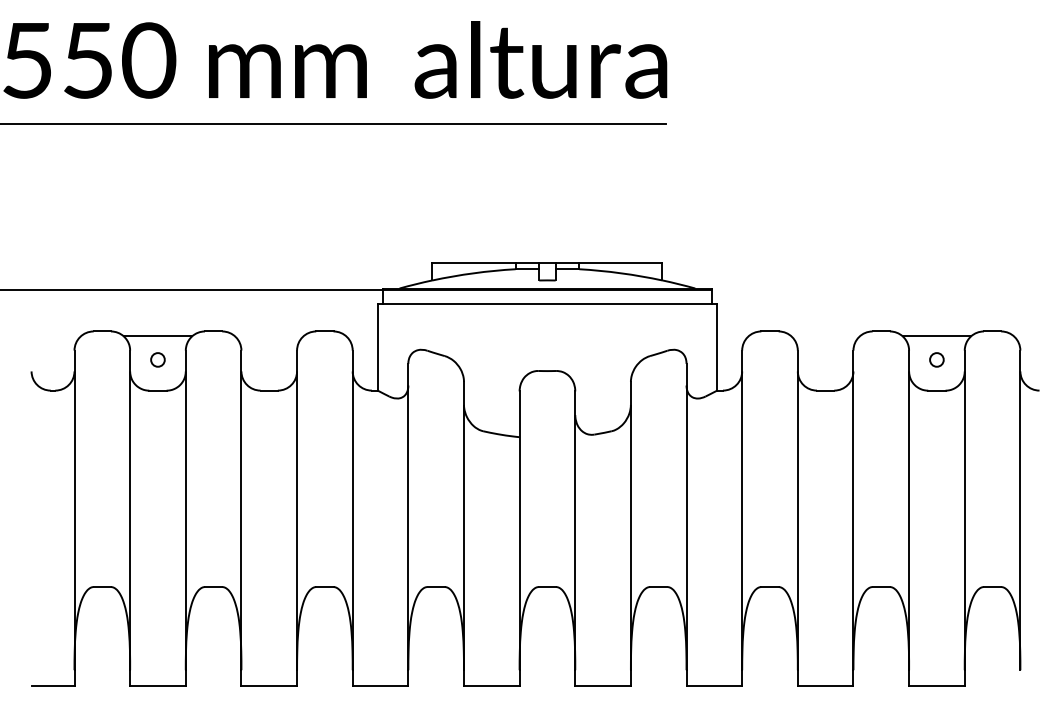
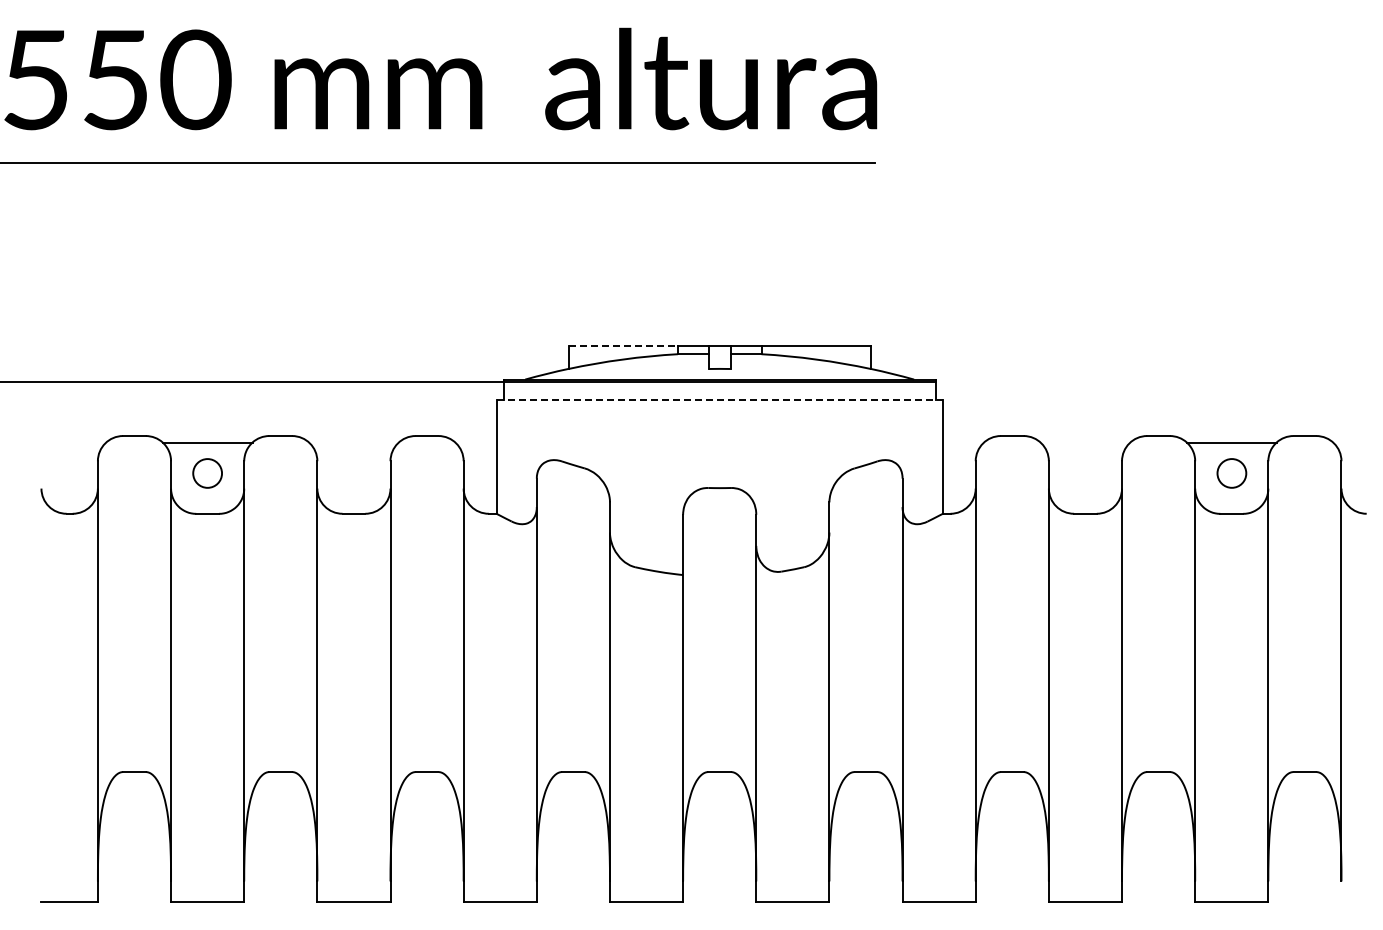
line: (474, 262) -> (623, 345), solid -> dashed
line: (548, 304) -> (720, 400), solid -> dashed
circle: (157, 359) -> (207, 473), size x1.6
circle: (936, 359) -> (1231, 473), size x1.6

